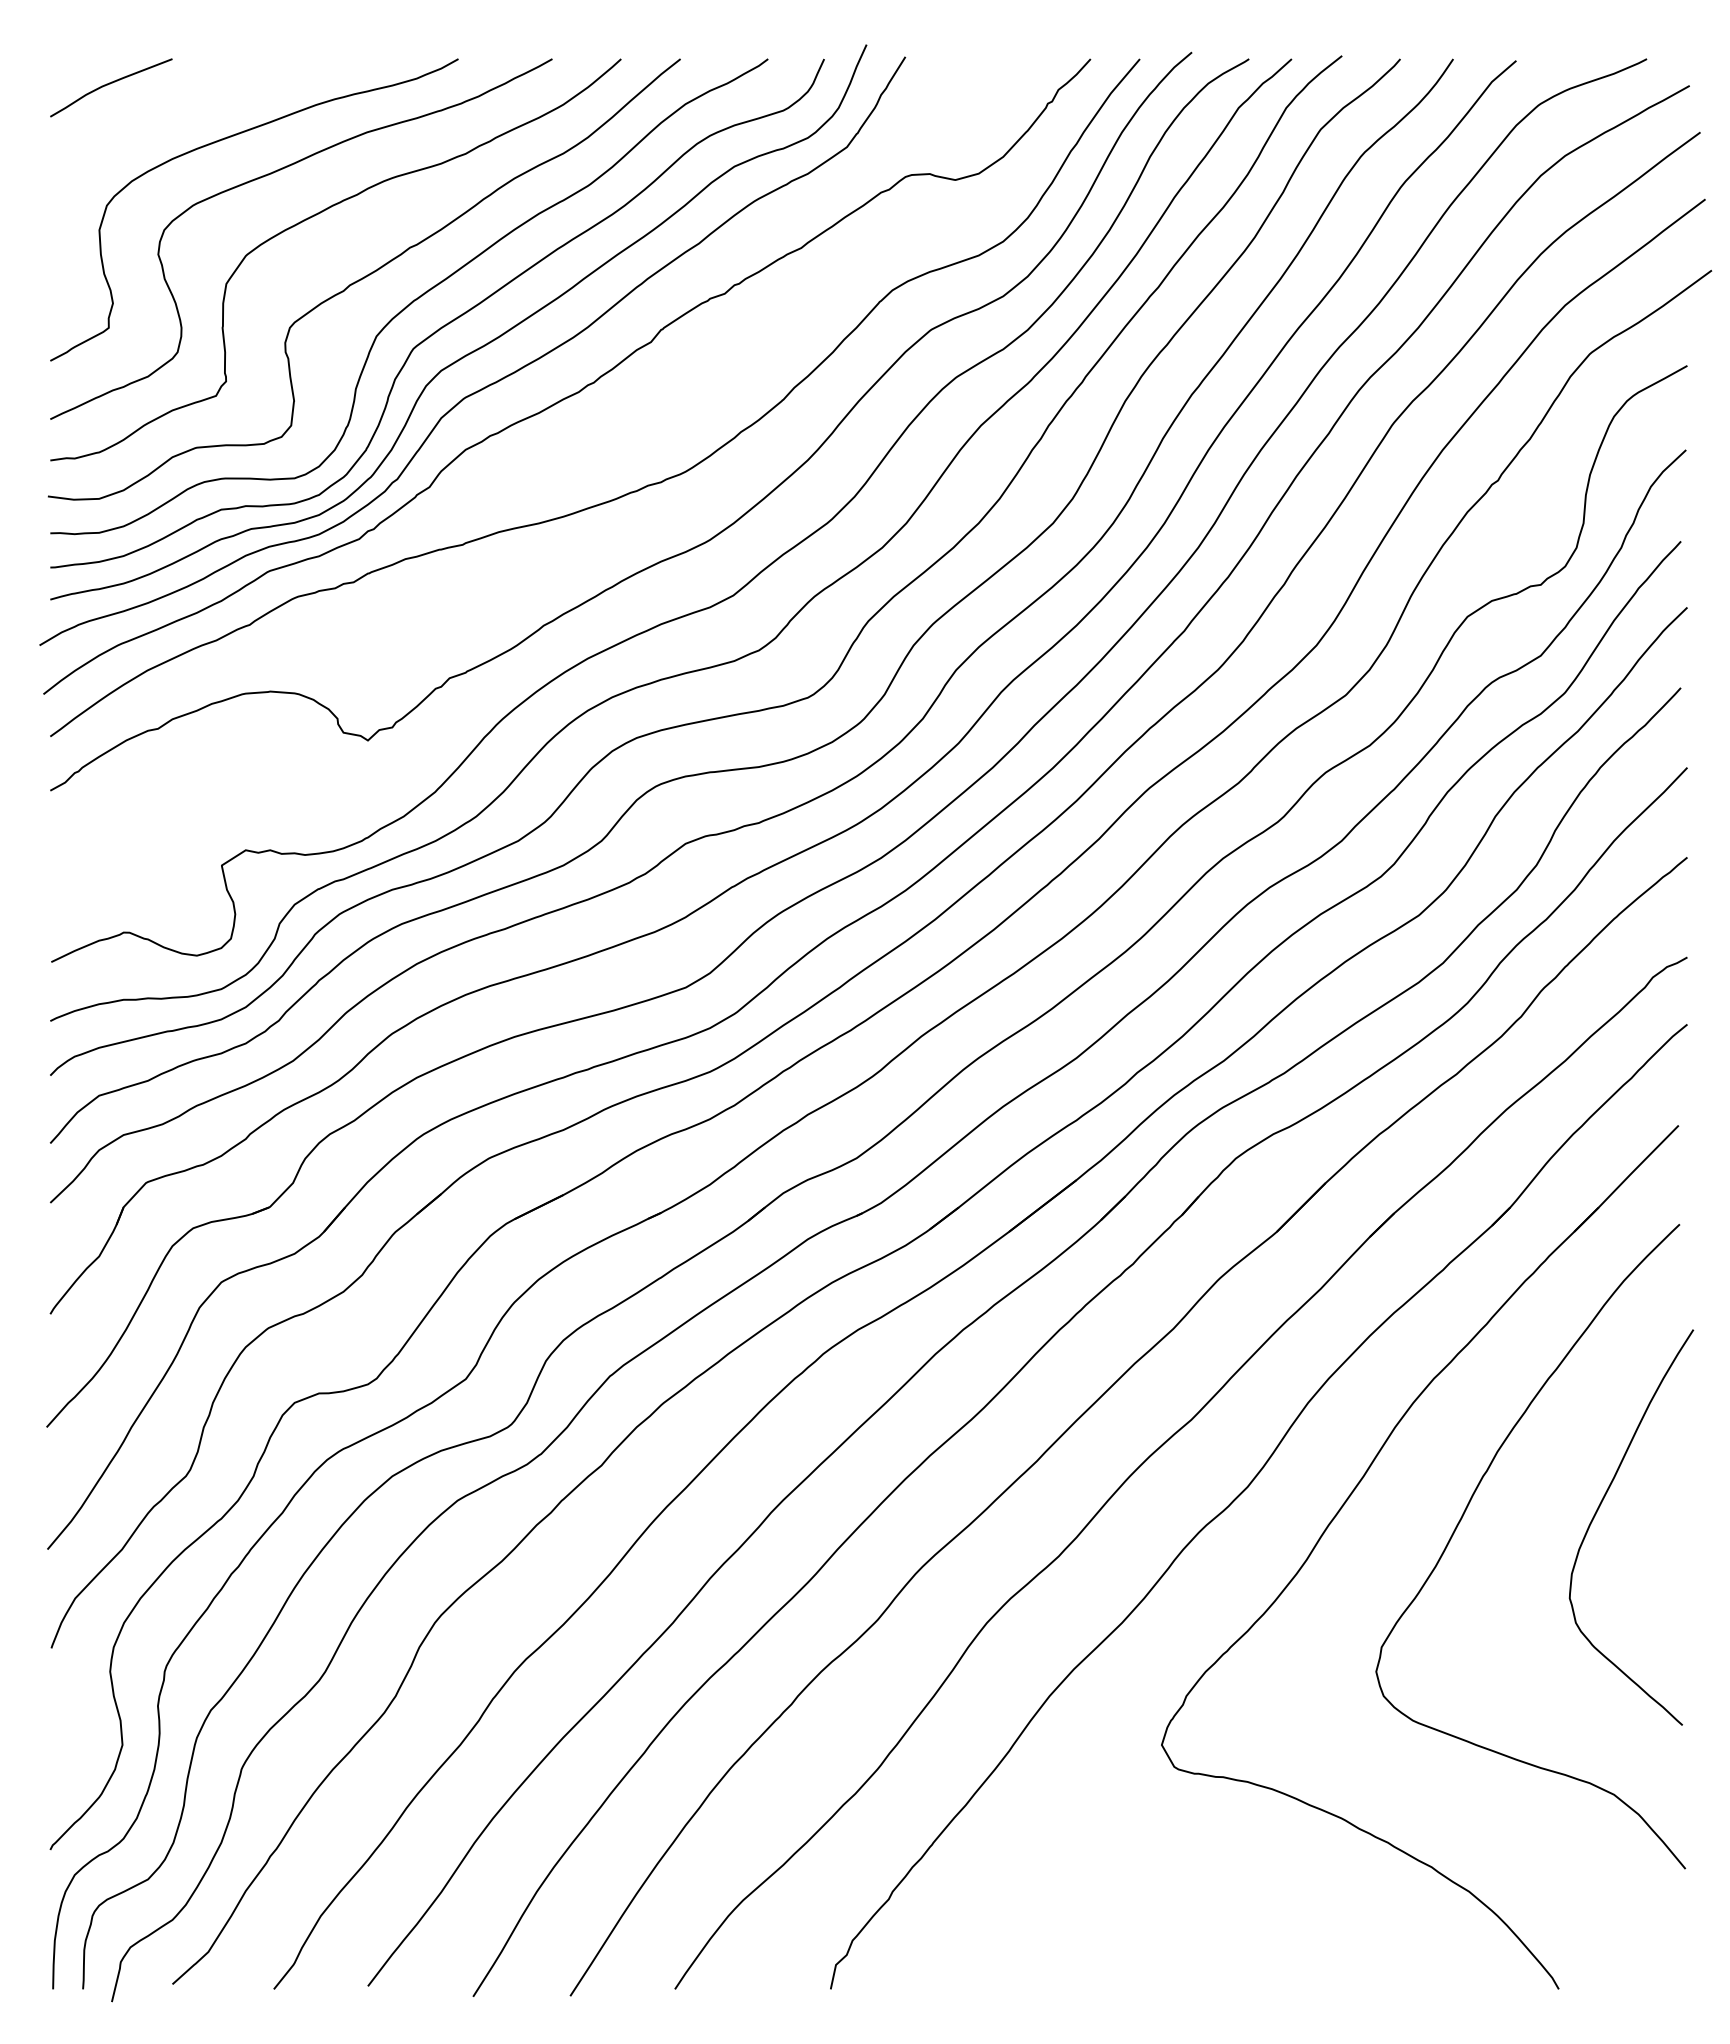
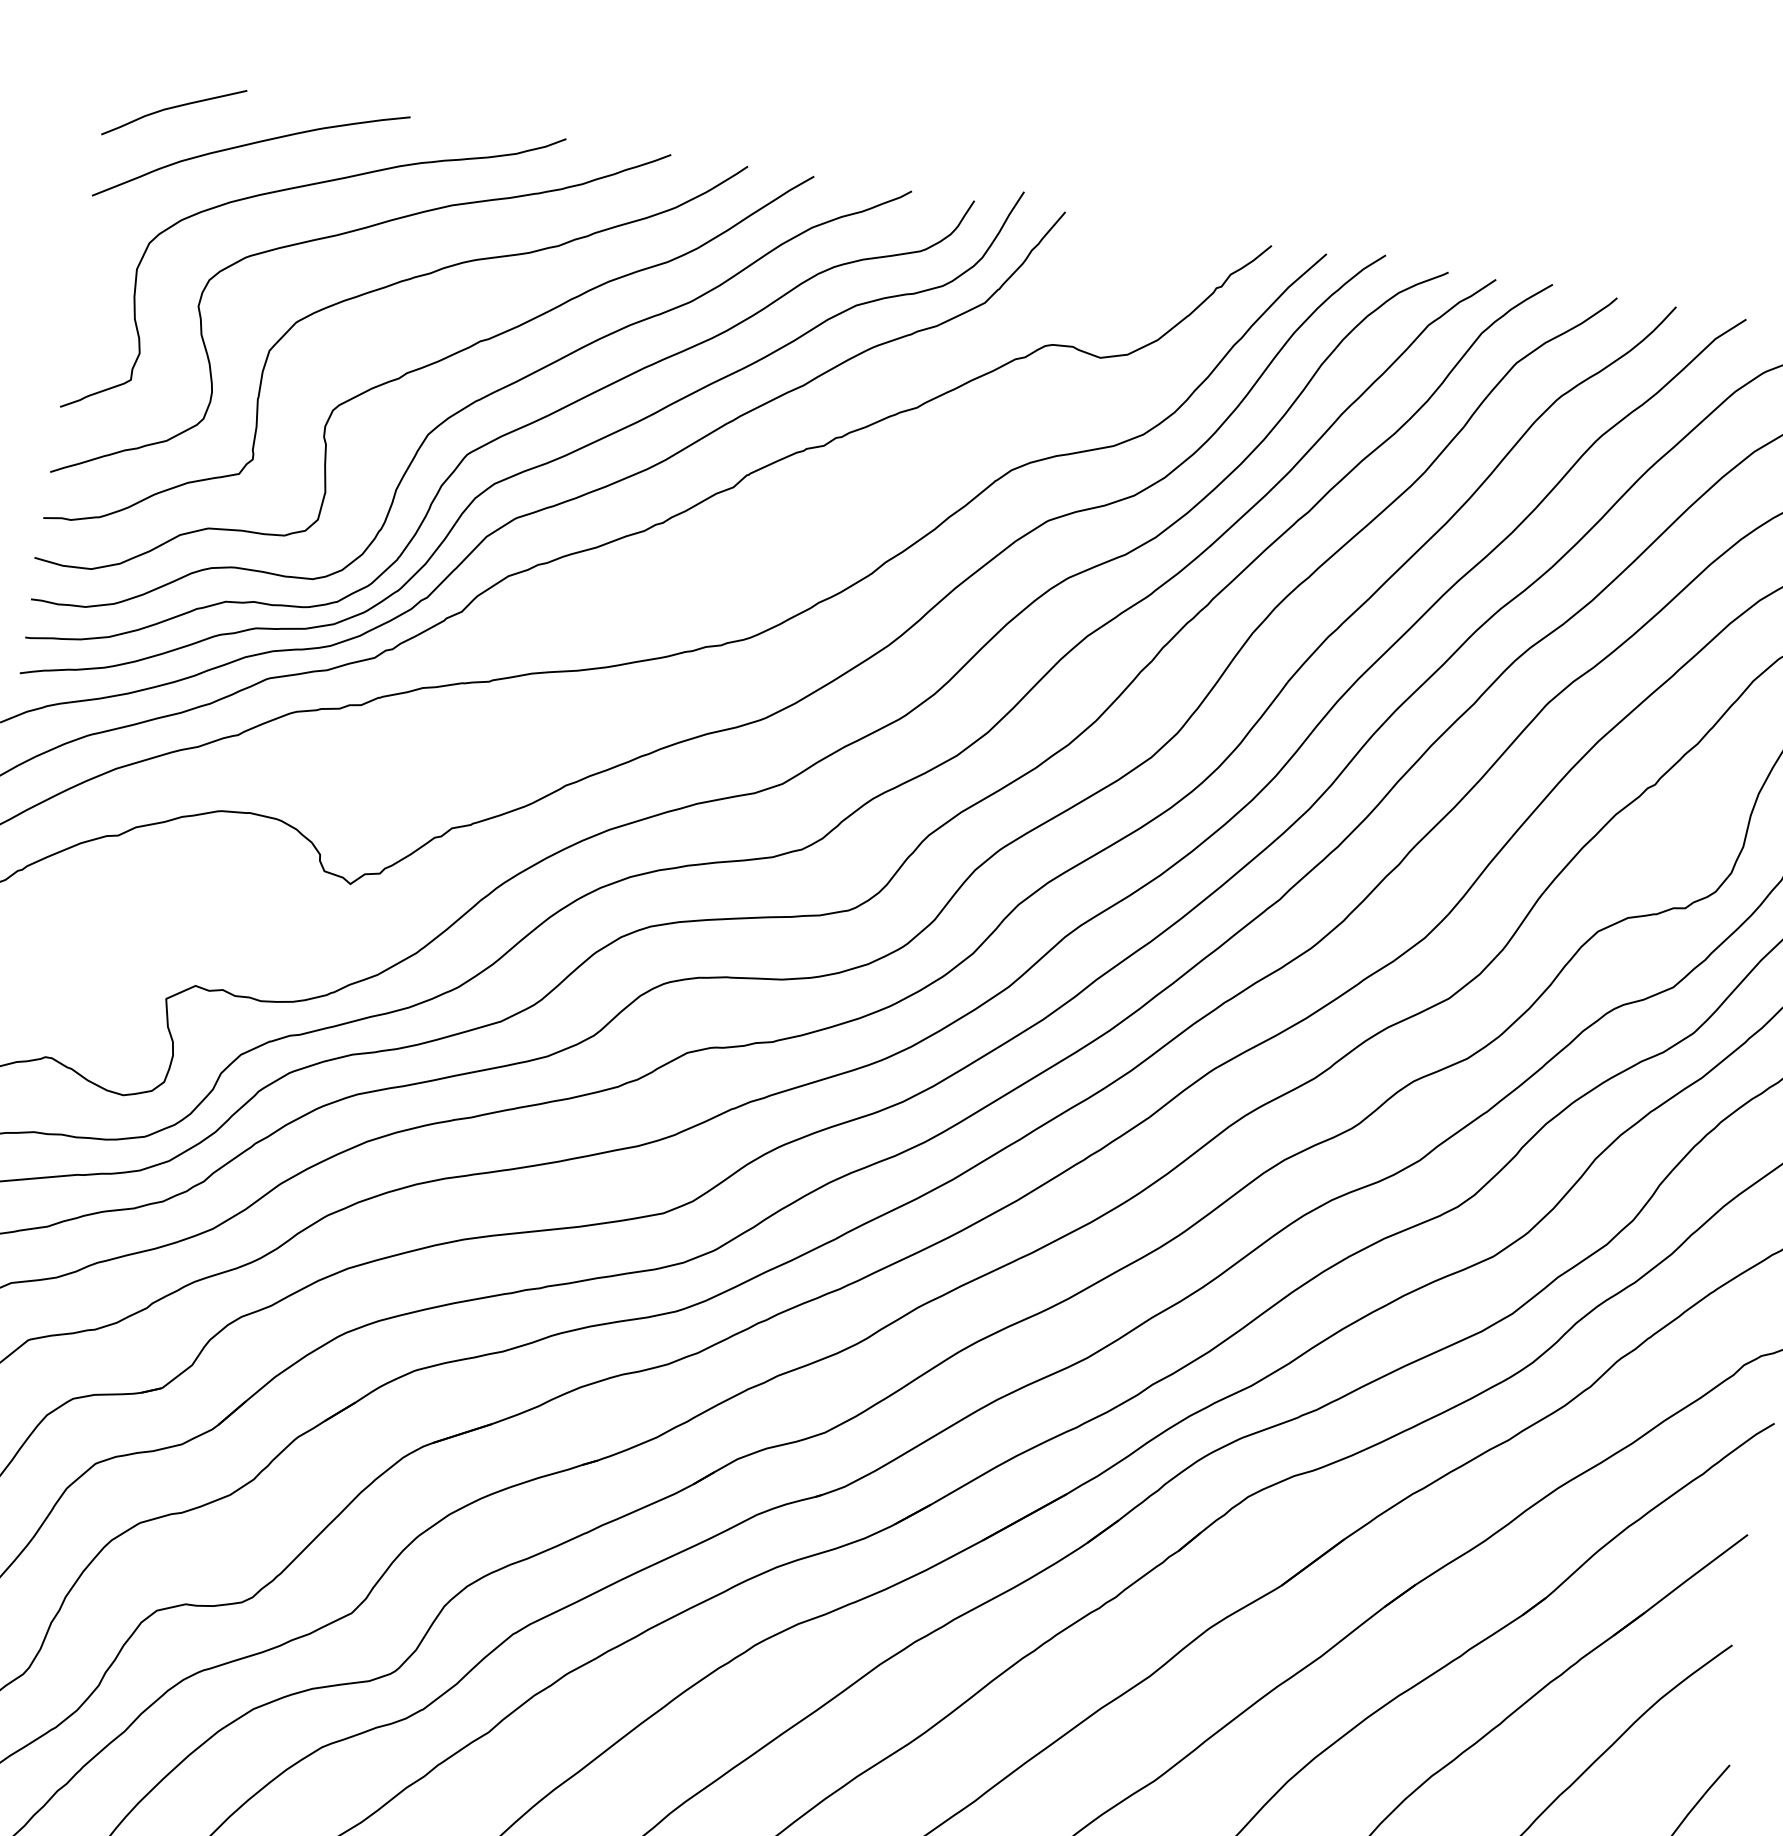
curve: (182, 106) -> (250, 145), added

